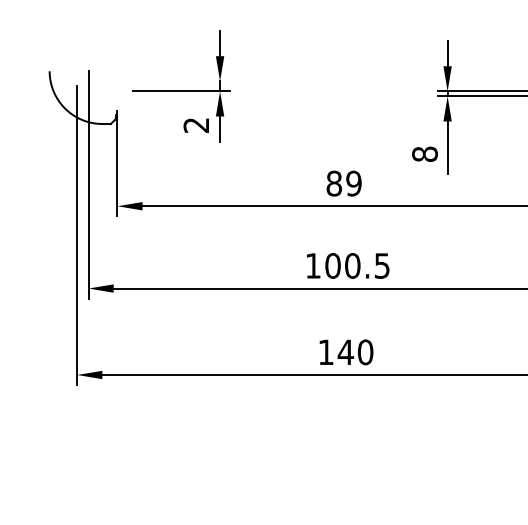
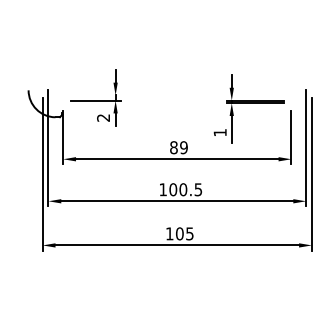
text: (423, 153) -> (219, 132), 8 -> 1
text: (355, 351) -> (184, 233), 140 -> 105

